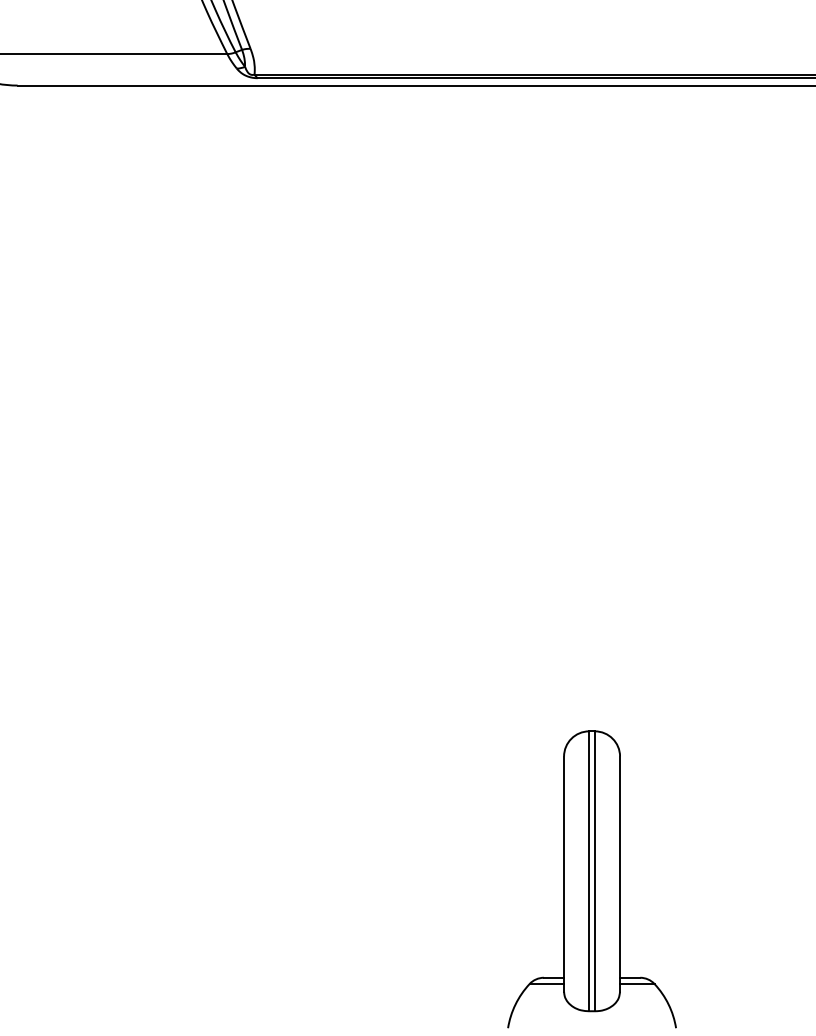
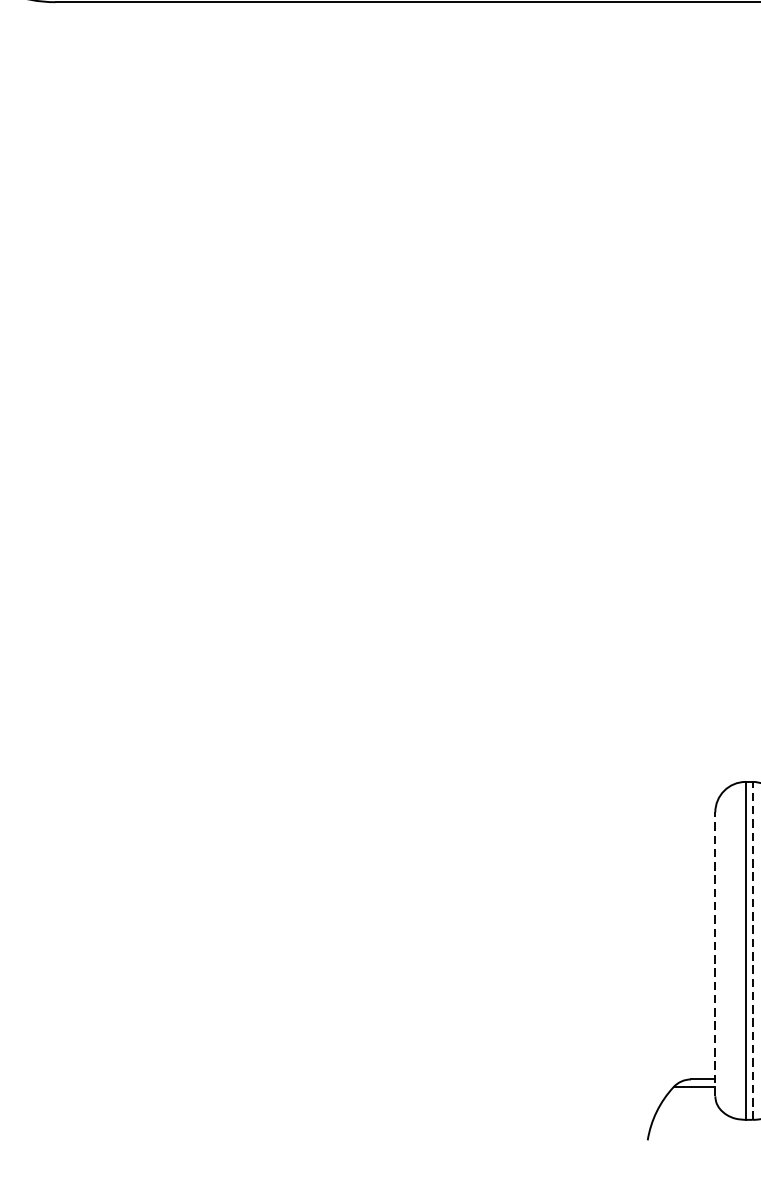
line: (594, 871) -> (752, 951), solid -> dashed
line: (564, 874) -> (715, 954), solid -> dashed

